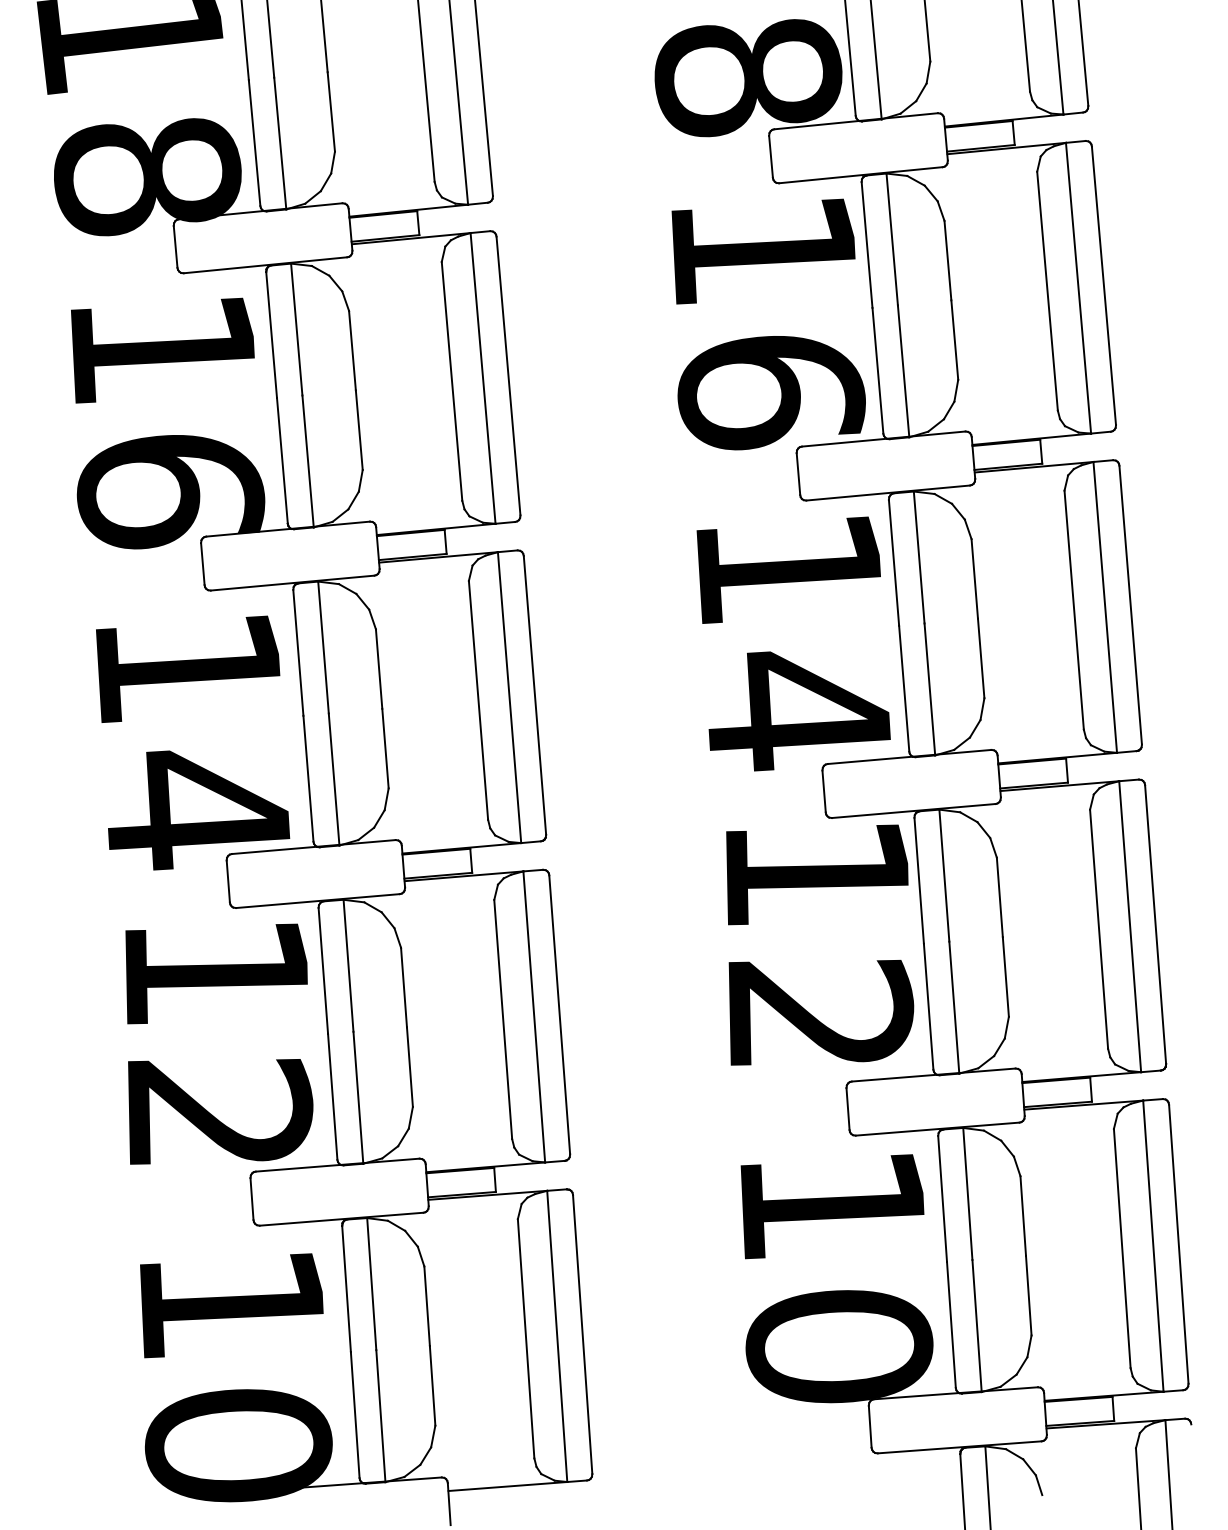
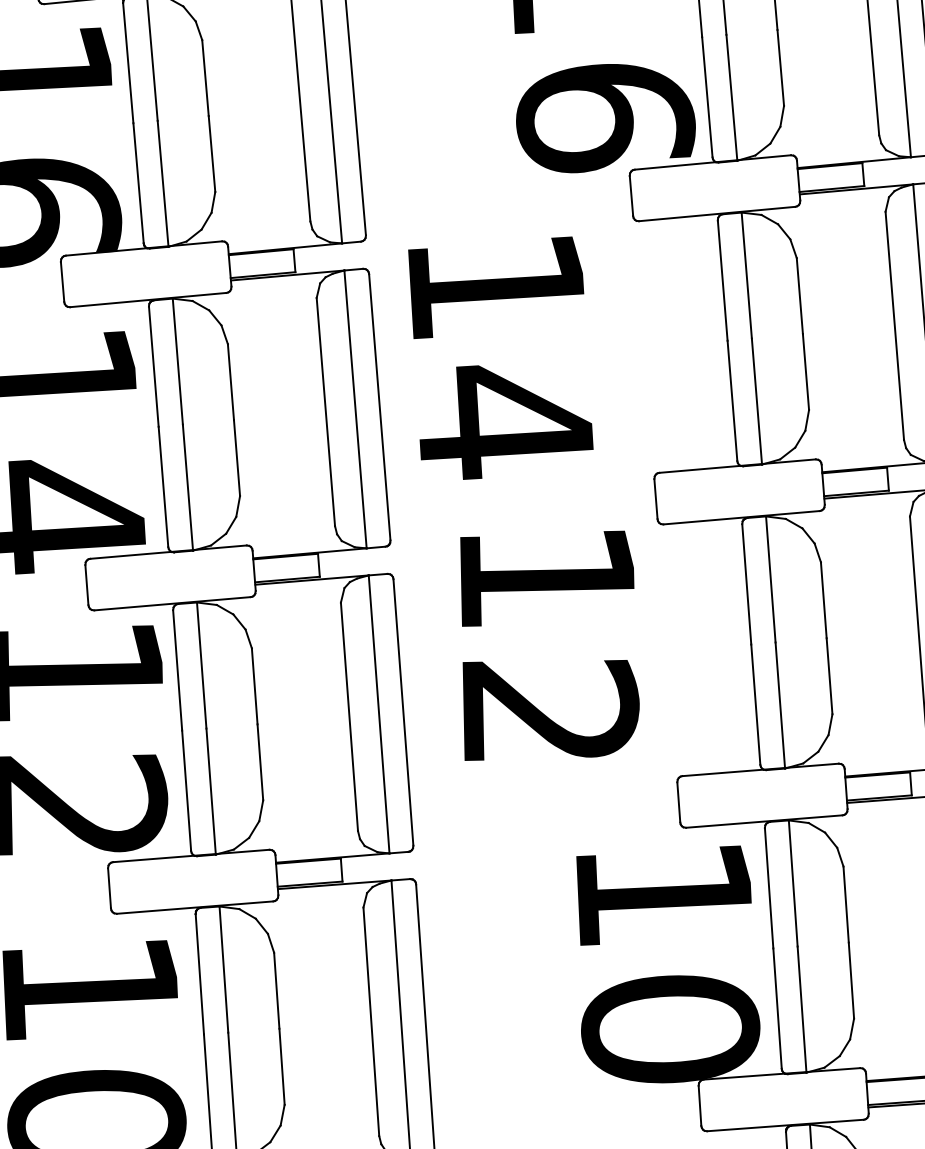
text: (793, 643) -> (500, 357), moved
text: (820, 944) -> (550, 645), moved

